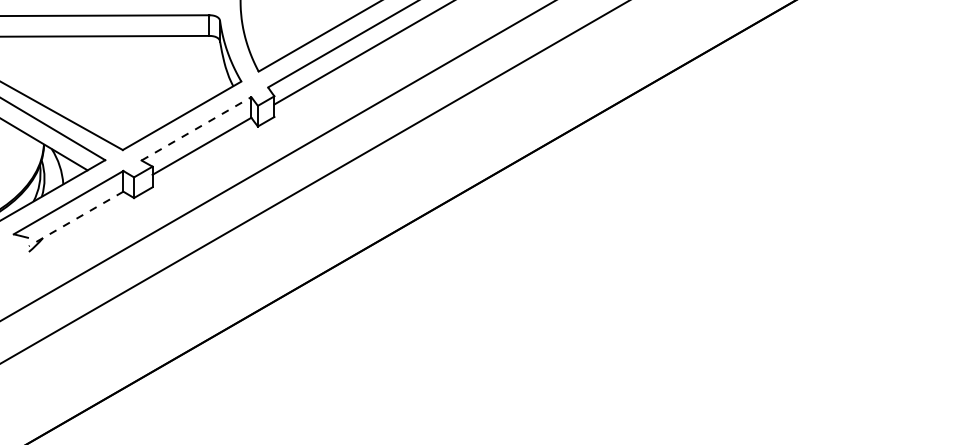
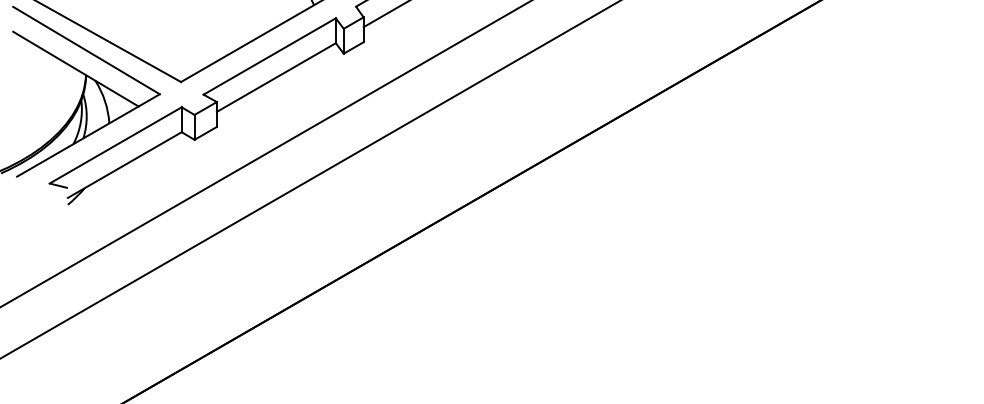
line: (196, 128) -> (269, 56), dashed -> solid
line: (76, 218) -> (125, 164), dashed -> solid

